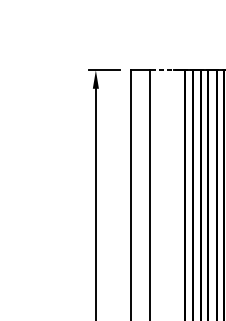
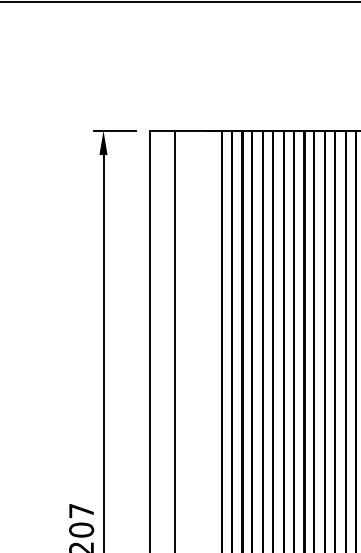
line: (162, 70) -> (191, 130), dashed -> solid

